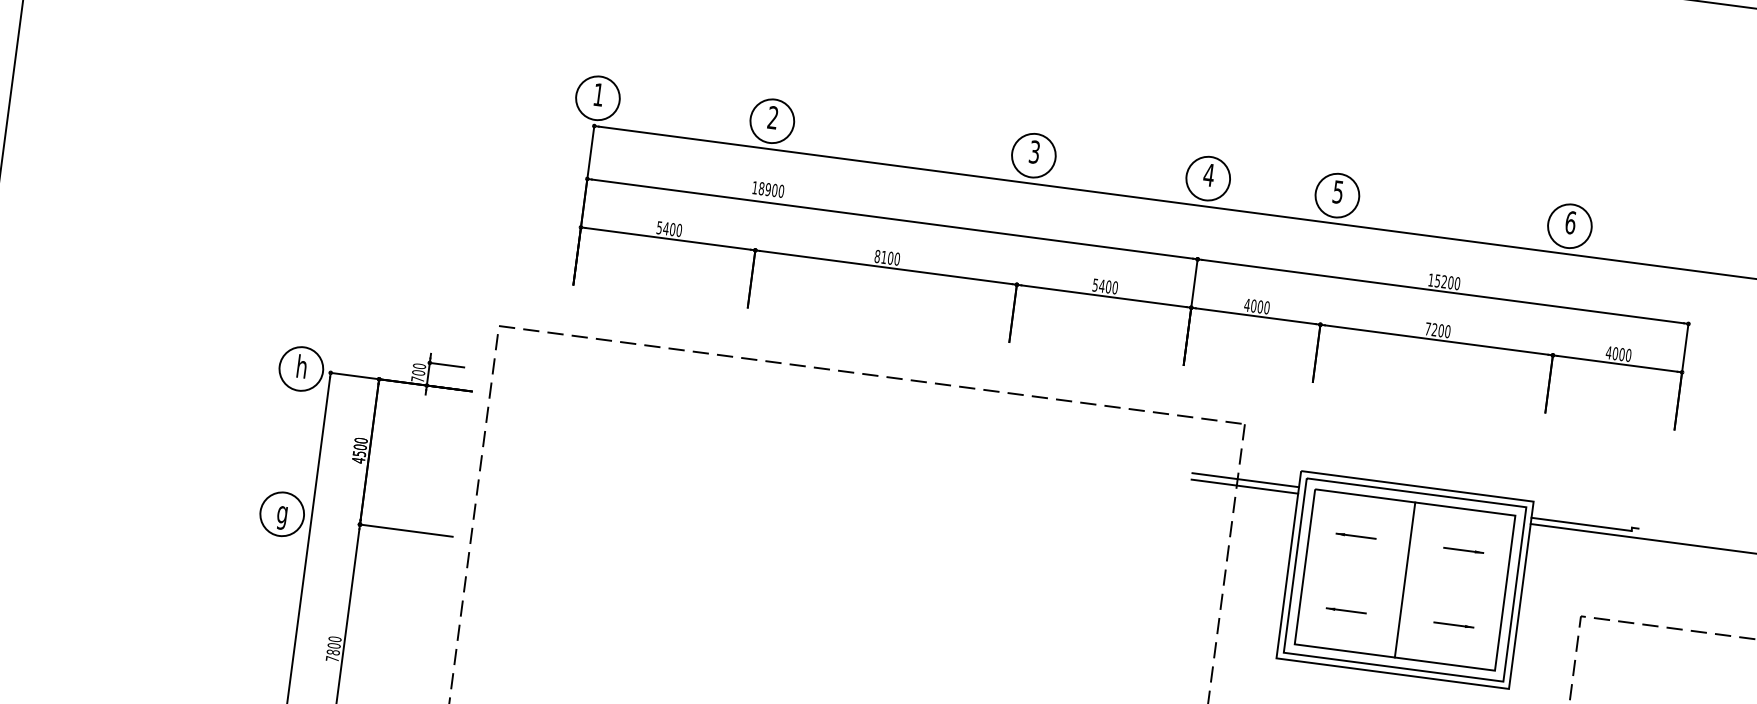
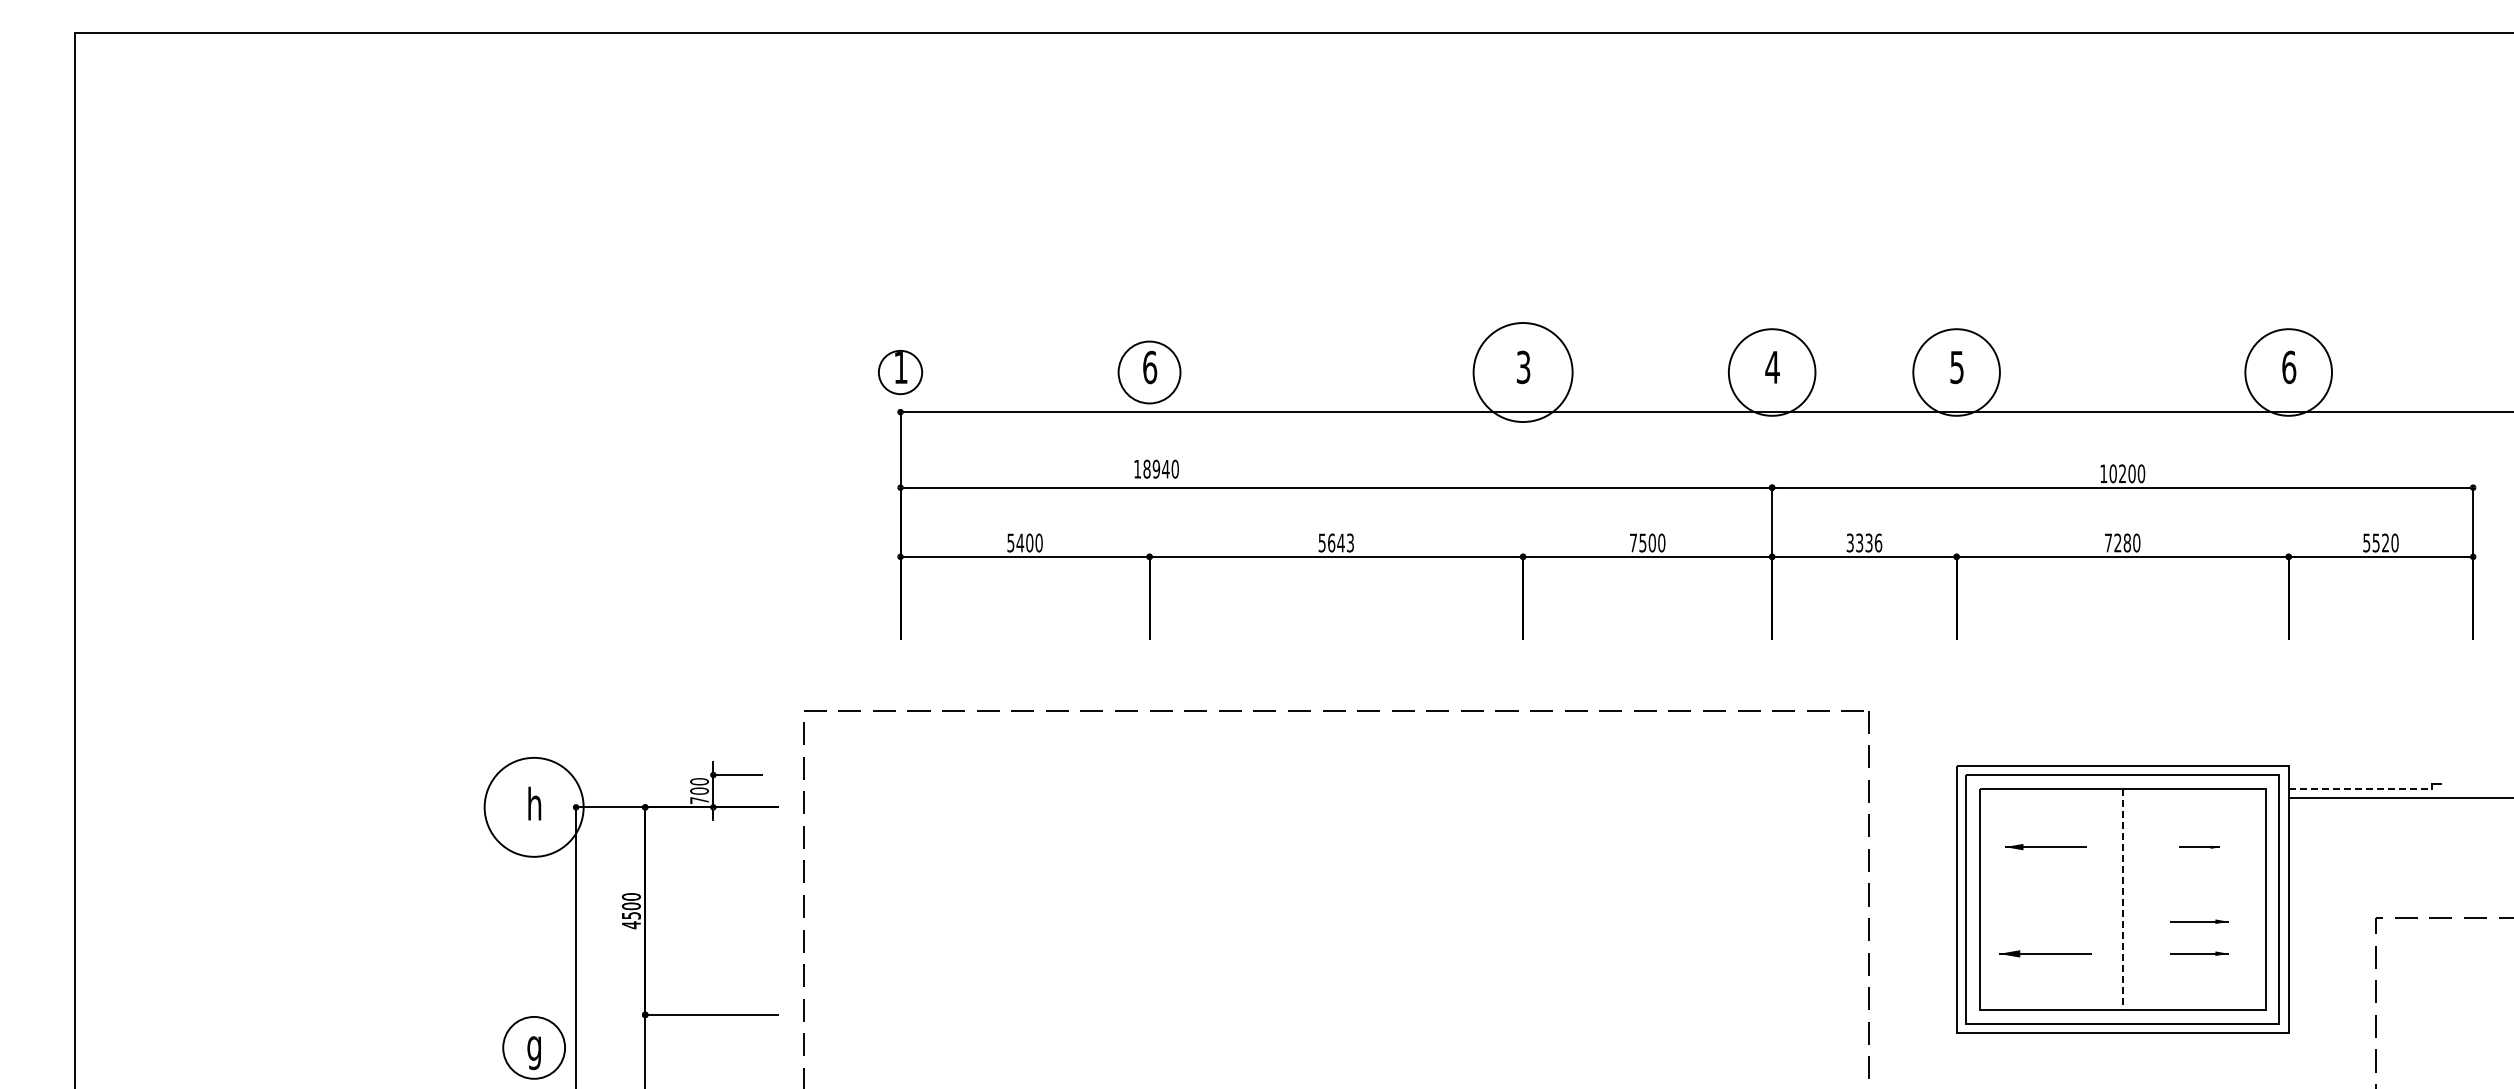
circle: (597, 98) -> (900, 372), size x0.7
text: (773, 117) -> (1150, 367), 2 -> 6
circle: (1034, 155) -> (1523, 372), size x1.6
circle: (1208, 178) -> (1772, 372), size x1.4
text: (774, 189) -> (1165, 468), 18900 -> 18940
circle: (1337, 195) -> (1956, 372), size x1.4
circle: (1569, 226) -> (2288, 372), size x1.4
text: (887, 257) -> (1336, 542), 8100 -> 5643
text: (1437, 280) -> (2112, 473), 15200 -> 10200
text: (1099, 285) -> (1638, 542), 5400 -> 7500
text: (1257, 306) -> (1864, 542), 4000 -> 3336
text: (1441, 331) -> (2127, 543), 7200 -> 7280
text: (1615, 353) -> (2375, 542), 4000 -> 5520
circle: (301, 369) -> (534, 807), size x1.6
line: (1245, 479) -> (1880, 788), removed
line: (1244, 486) -> (1880, 798), removed
part: (281, 513) -> (533, 1047), moved
line: (1581, 524) -> (2360, 788), solid -> dashed
part: (1355, 536) -> (2045, 847), size x1.4
part: (1463, 550) -> (2199, 847), size x0.7
line: (1404, 579) -> (2122, 899), solid -> dashed
part: (1456, 602) -> (2199, 921), added
part: (1346, 610) -> (2045, 953), size x1.6

